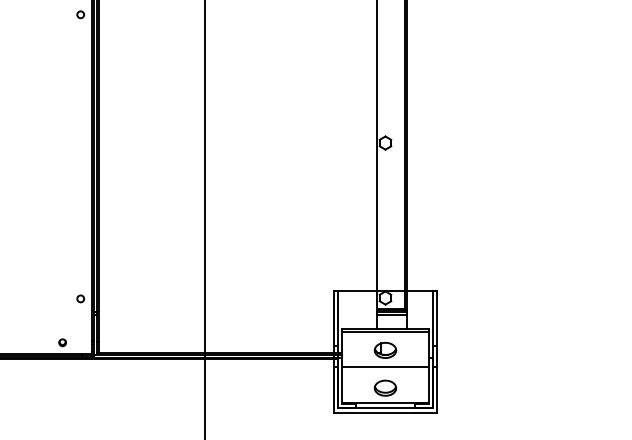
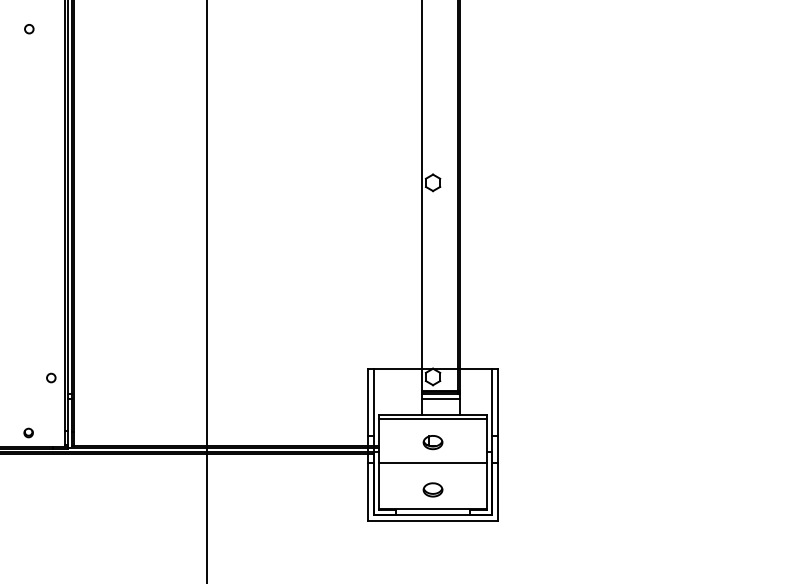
circle: (80, 15) -> (29, 29), moved
part: (385, 350) -> (432, 442), size x0.7
part: (385, 387) -> (432, 489), size x0.7

